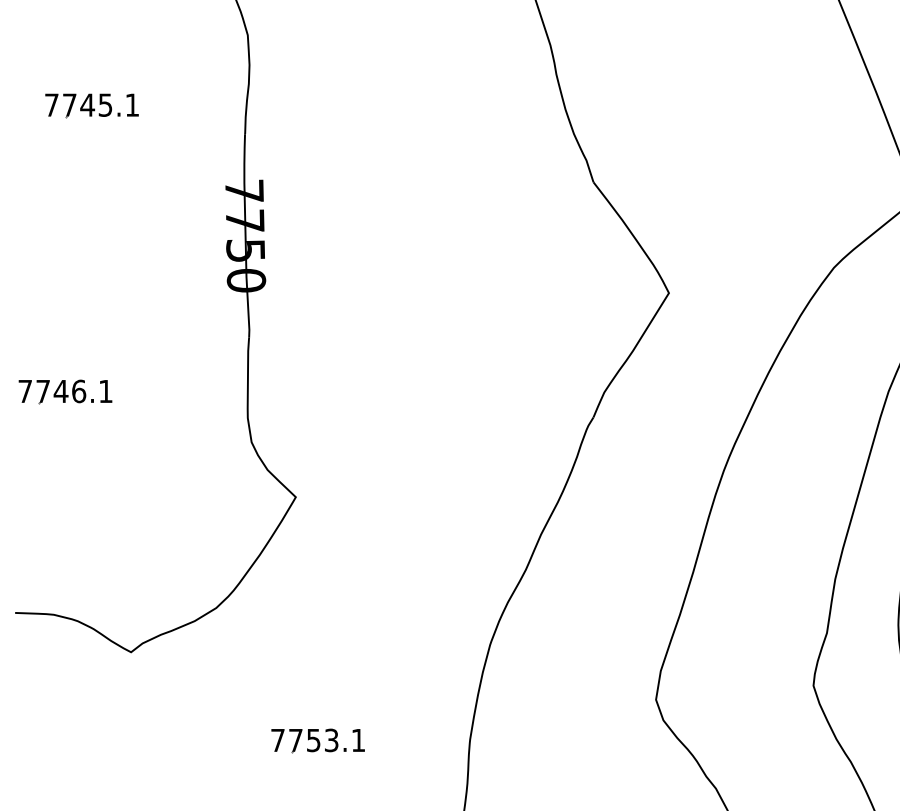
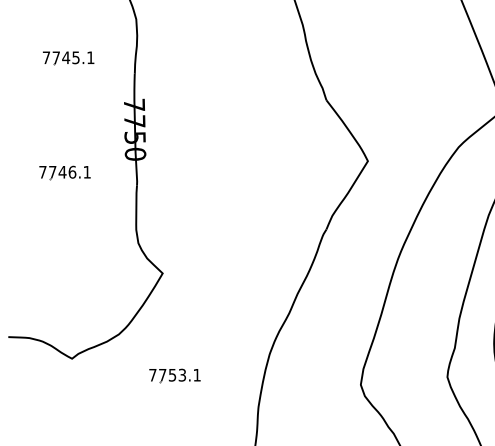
part: (91, 106) -> (68, 58), moved
part: (64, 391) -> (64, 172), moved
part: (317, 740) -> (174, 375), moved

